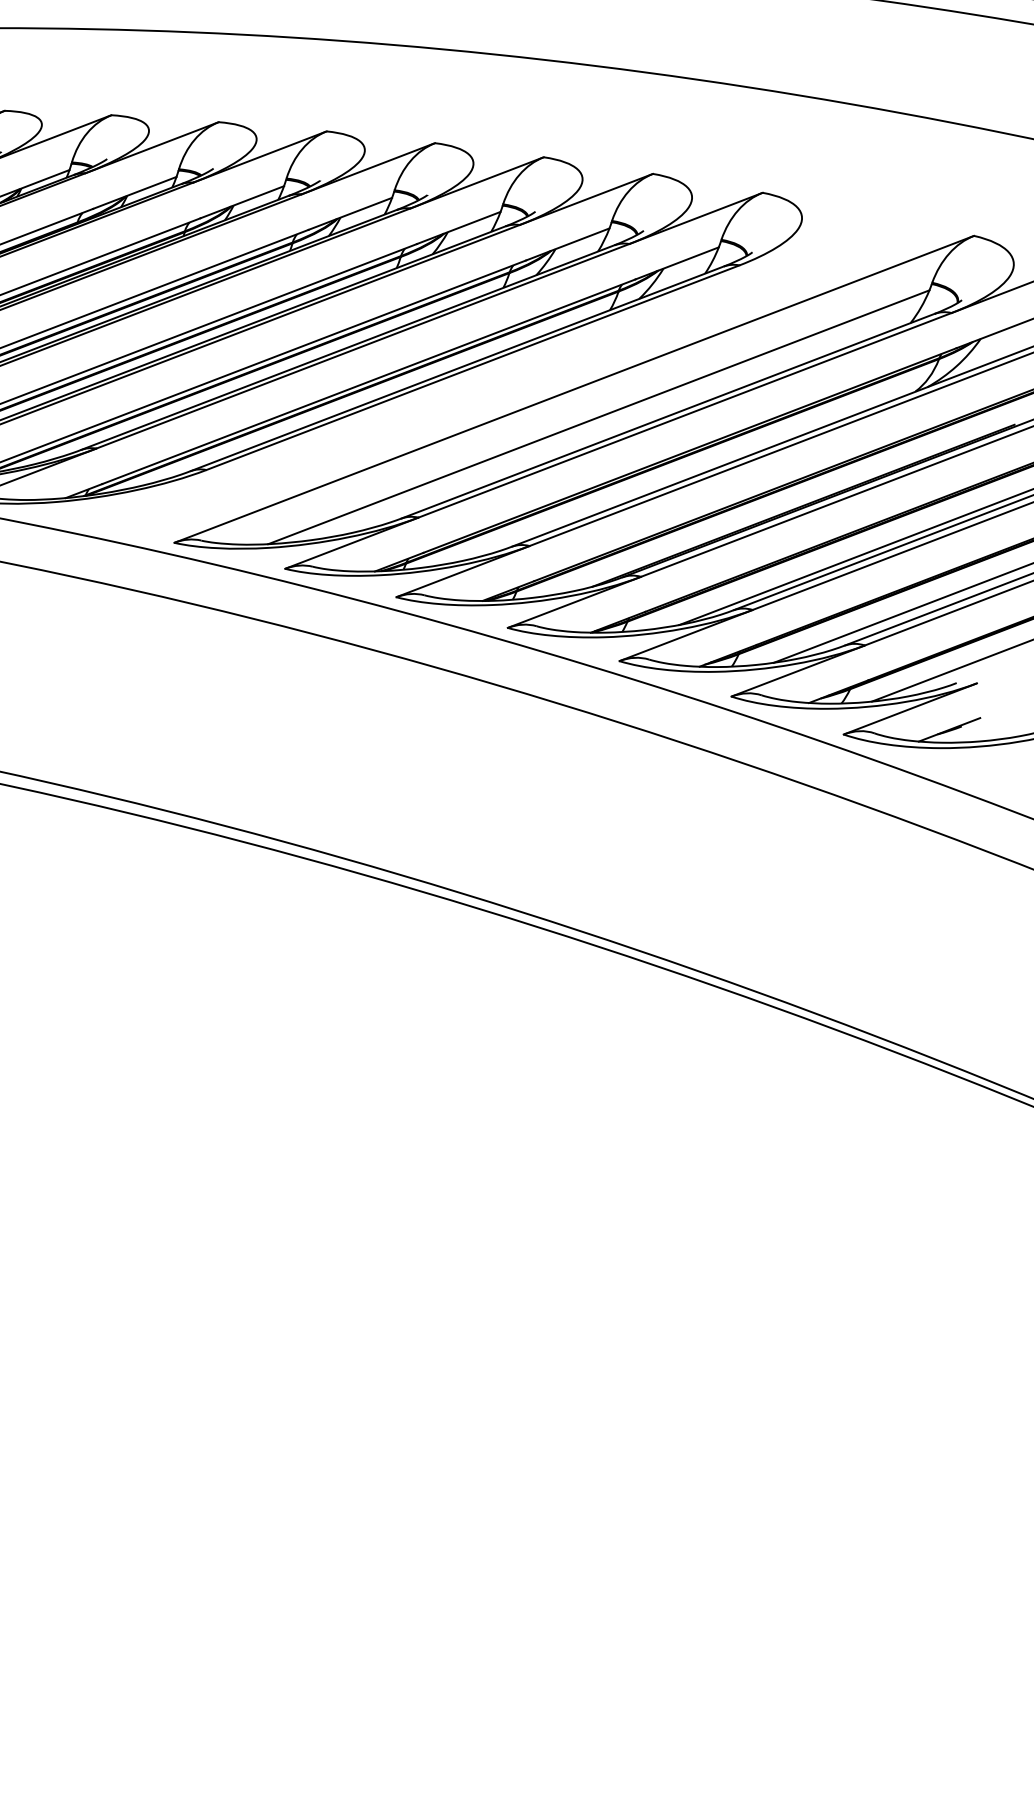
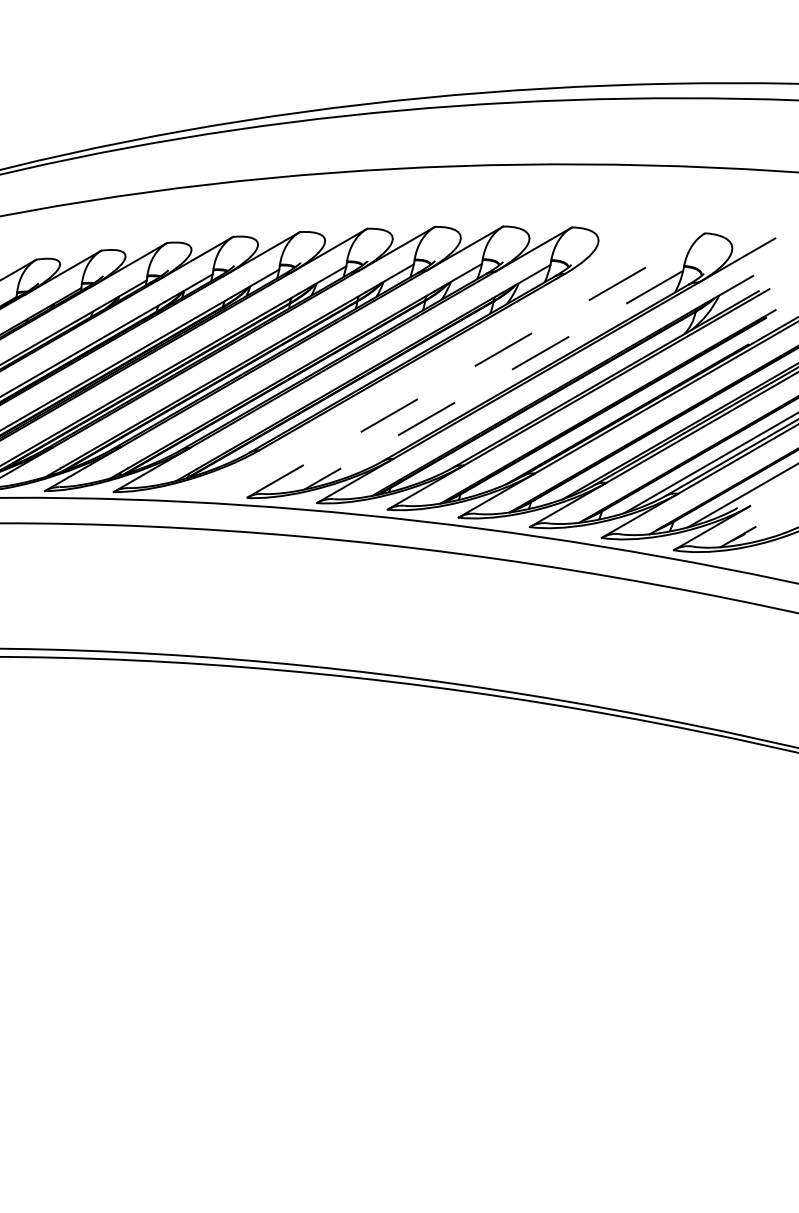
line: (573, 389) -> (475, 365), solid -> dashed
line: (598, 417) -> (493, 380), solid -> dashed

